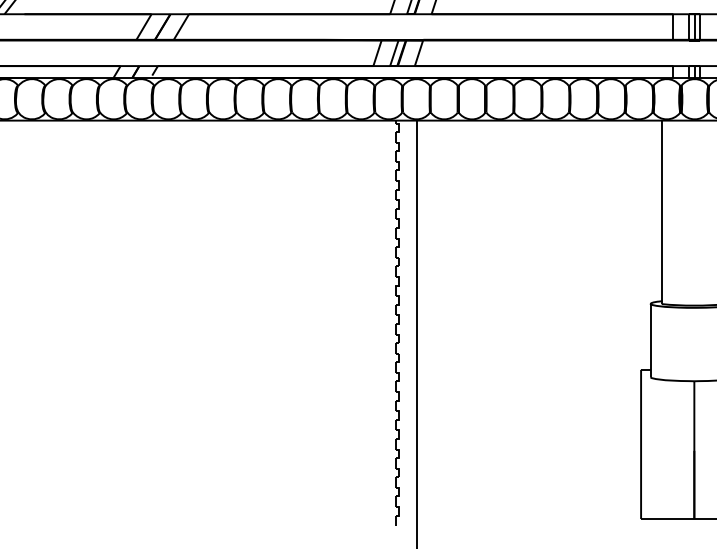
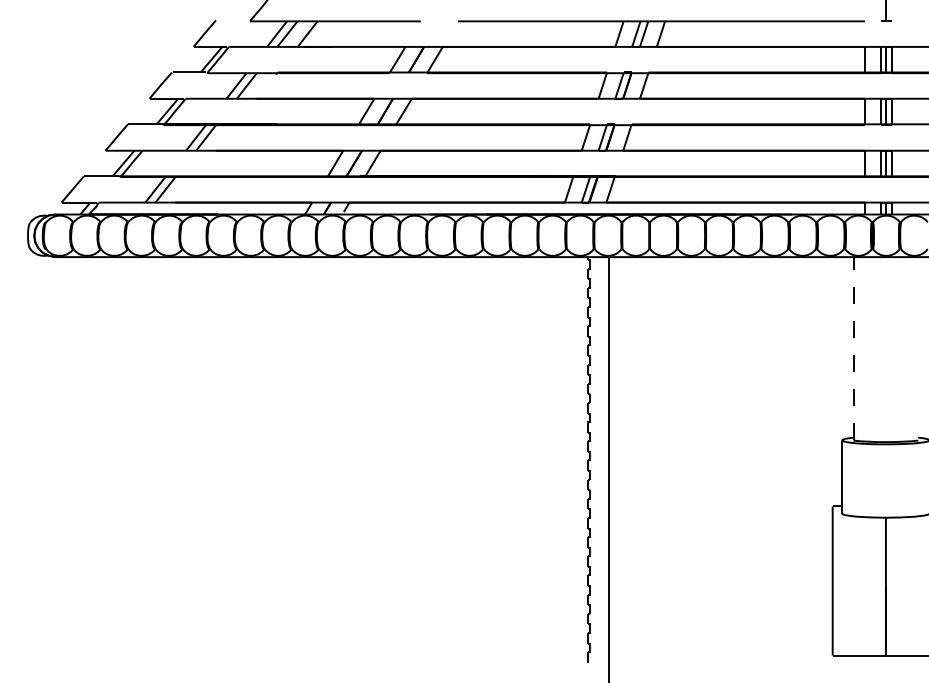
line: (661, 212) -> (853, 348), solid -> dashed

